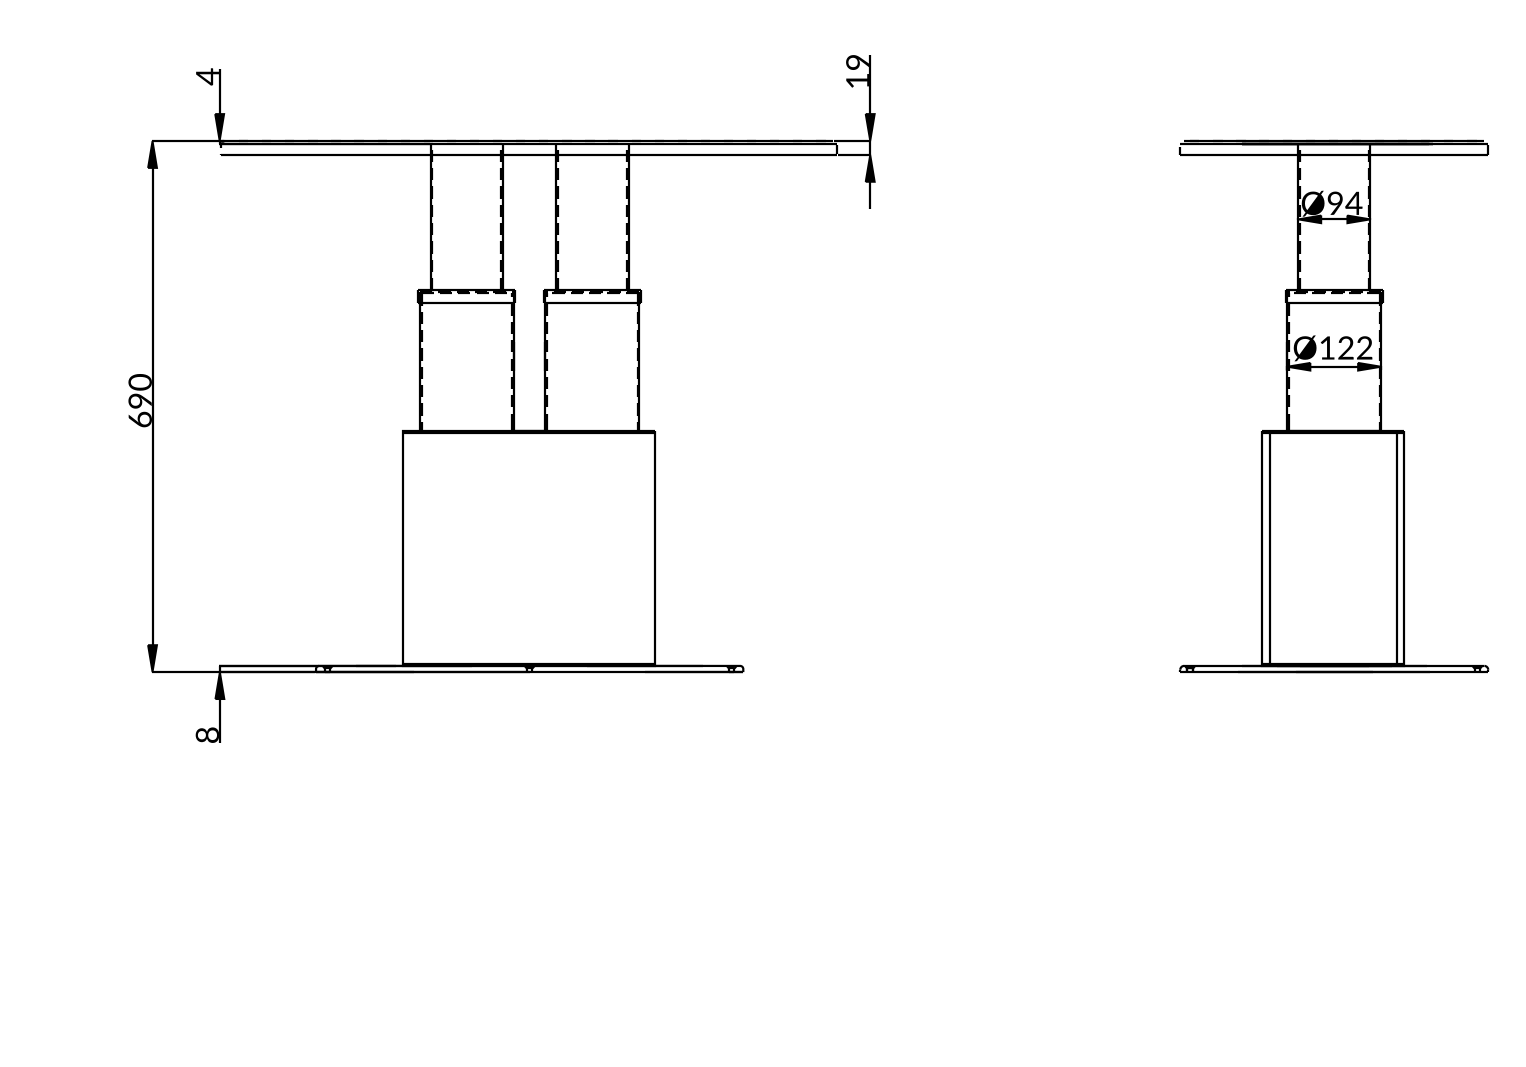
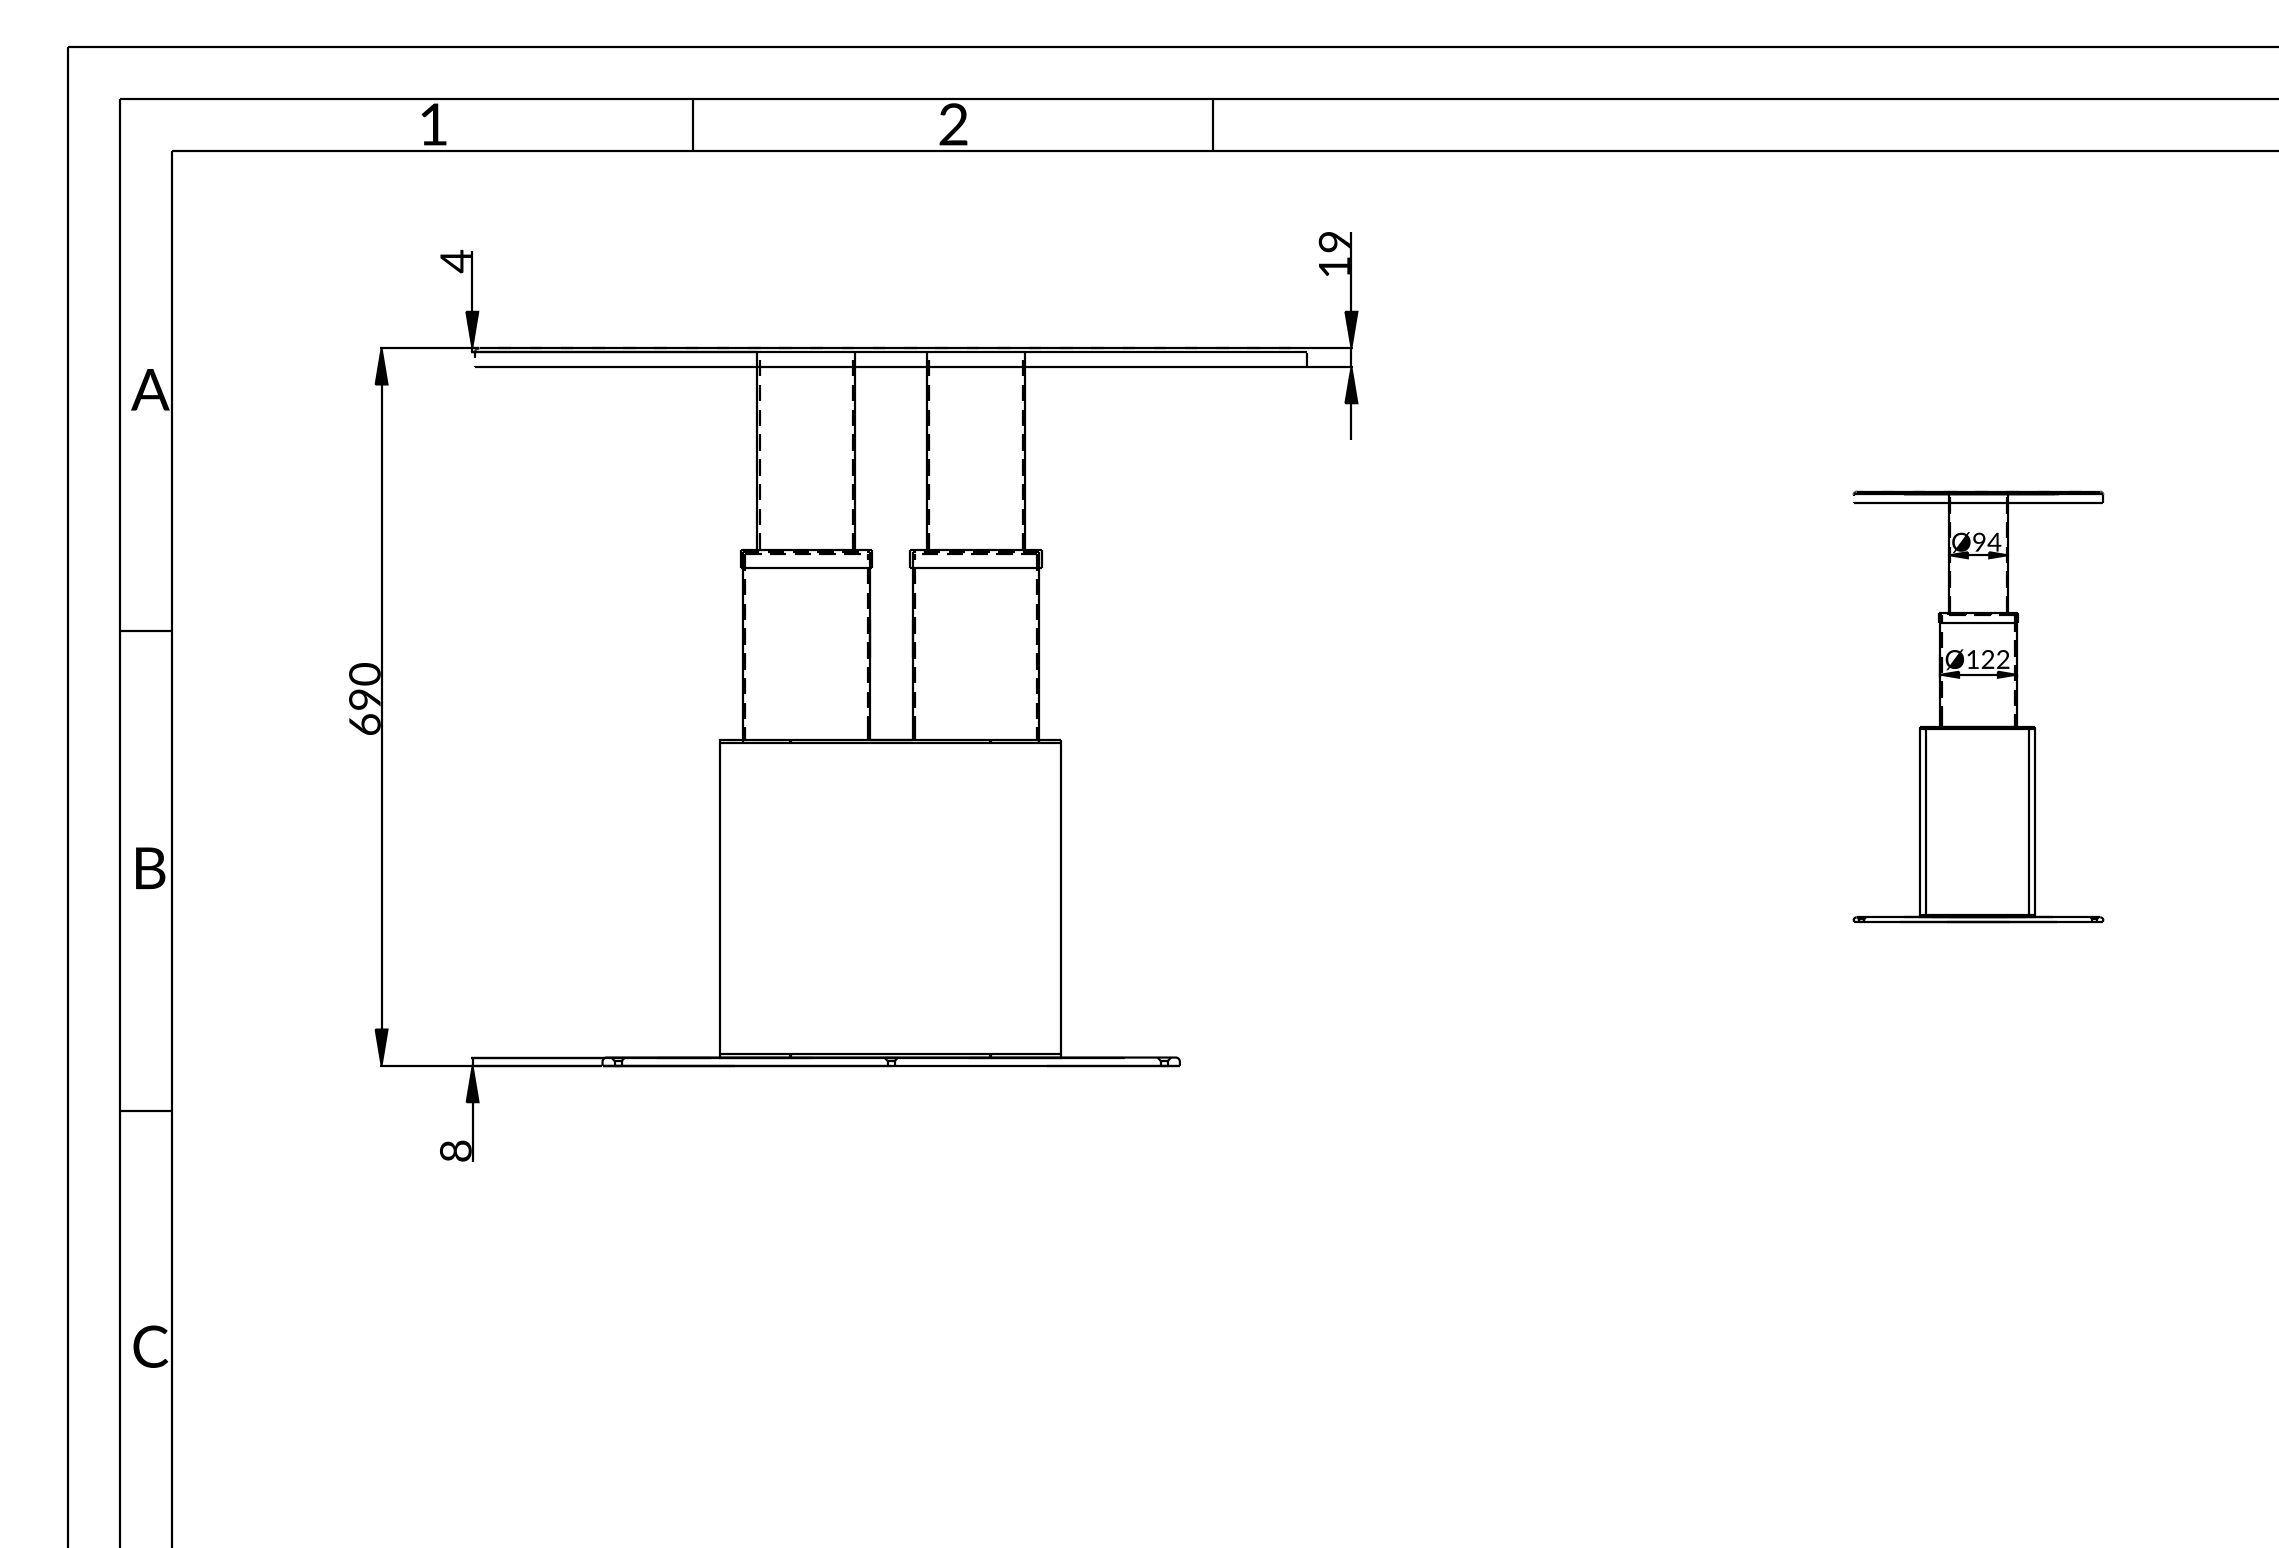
part: (1334, 406) -> (1978, 706), size x0.6

